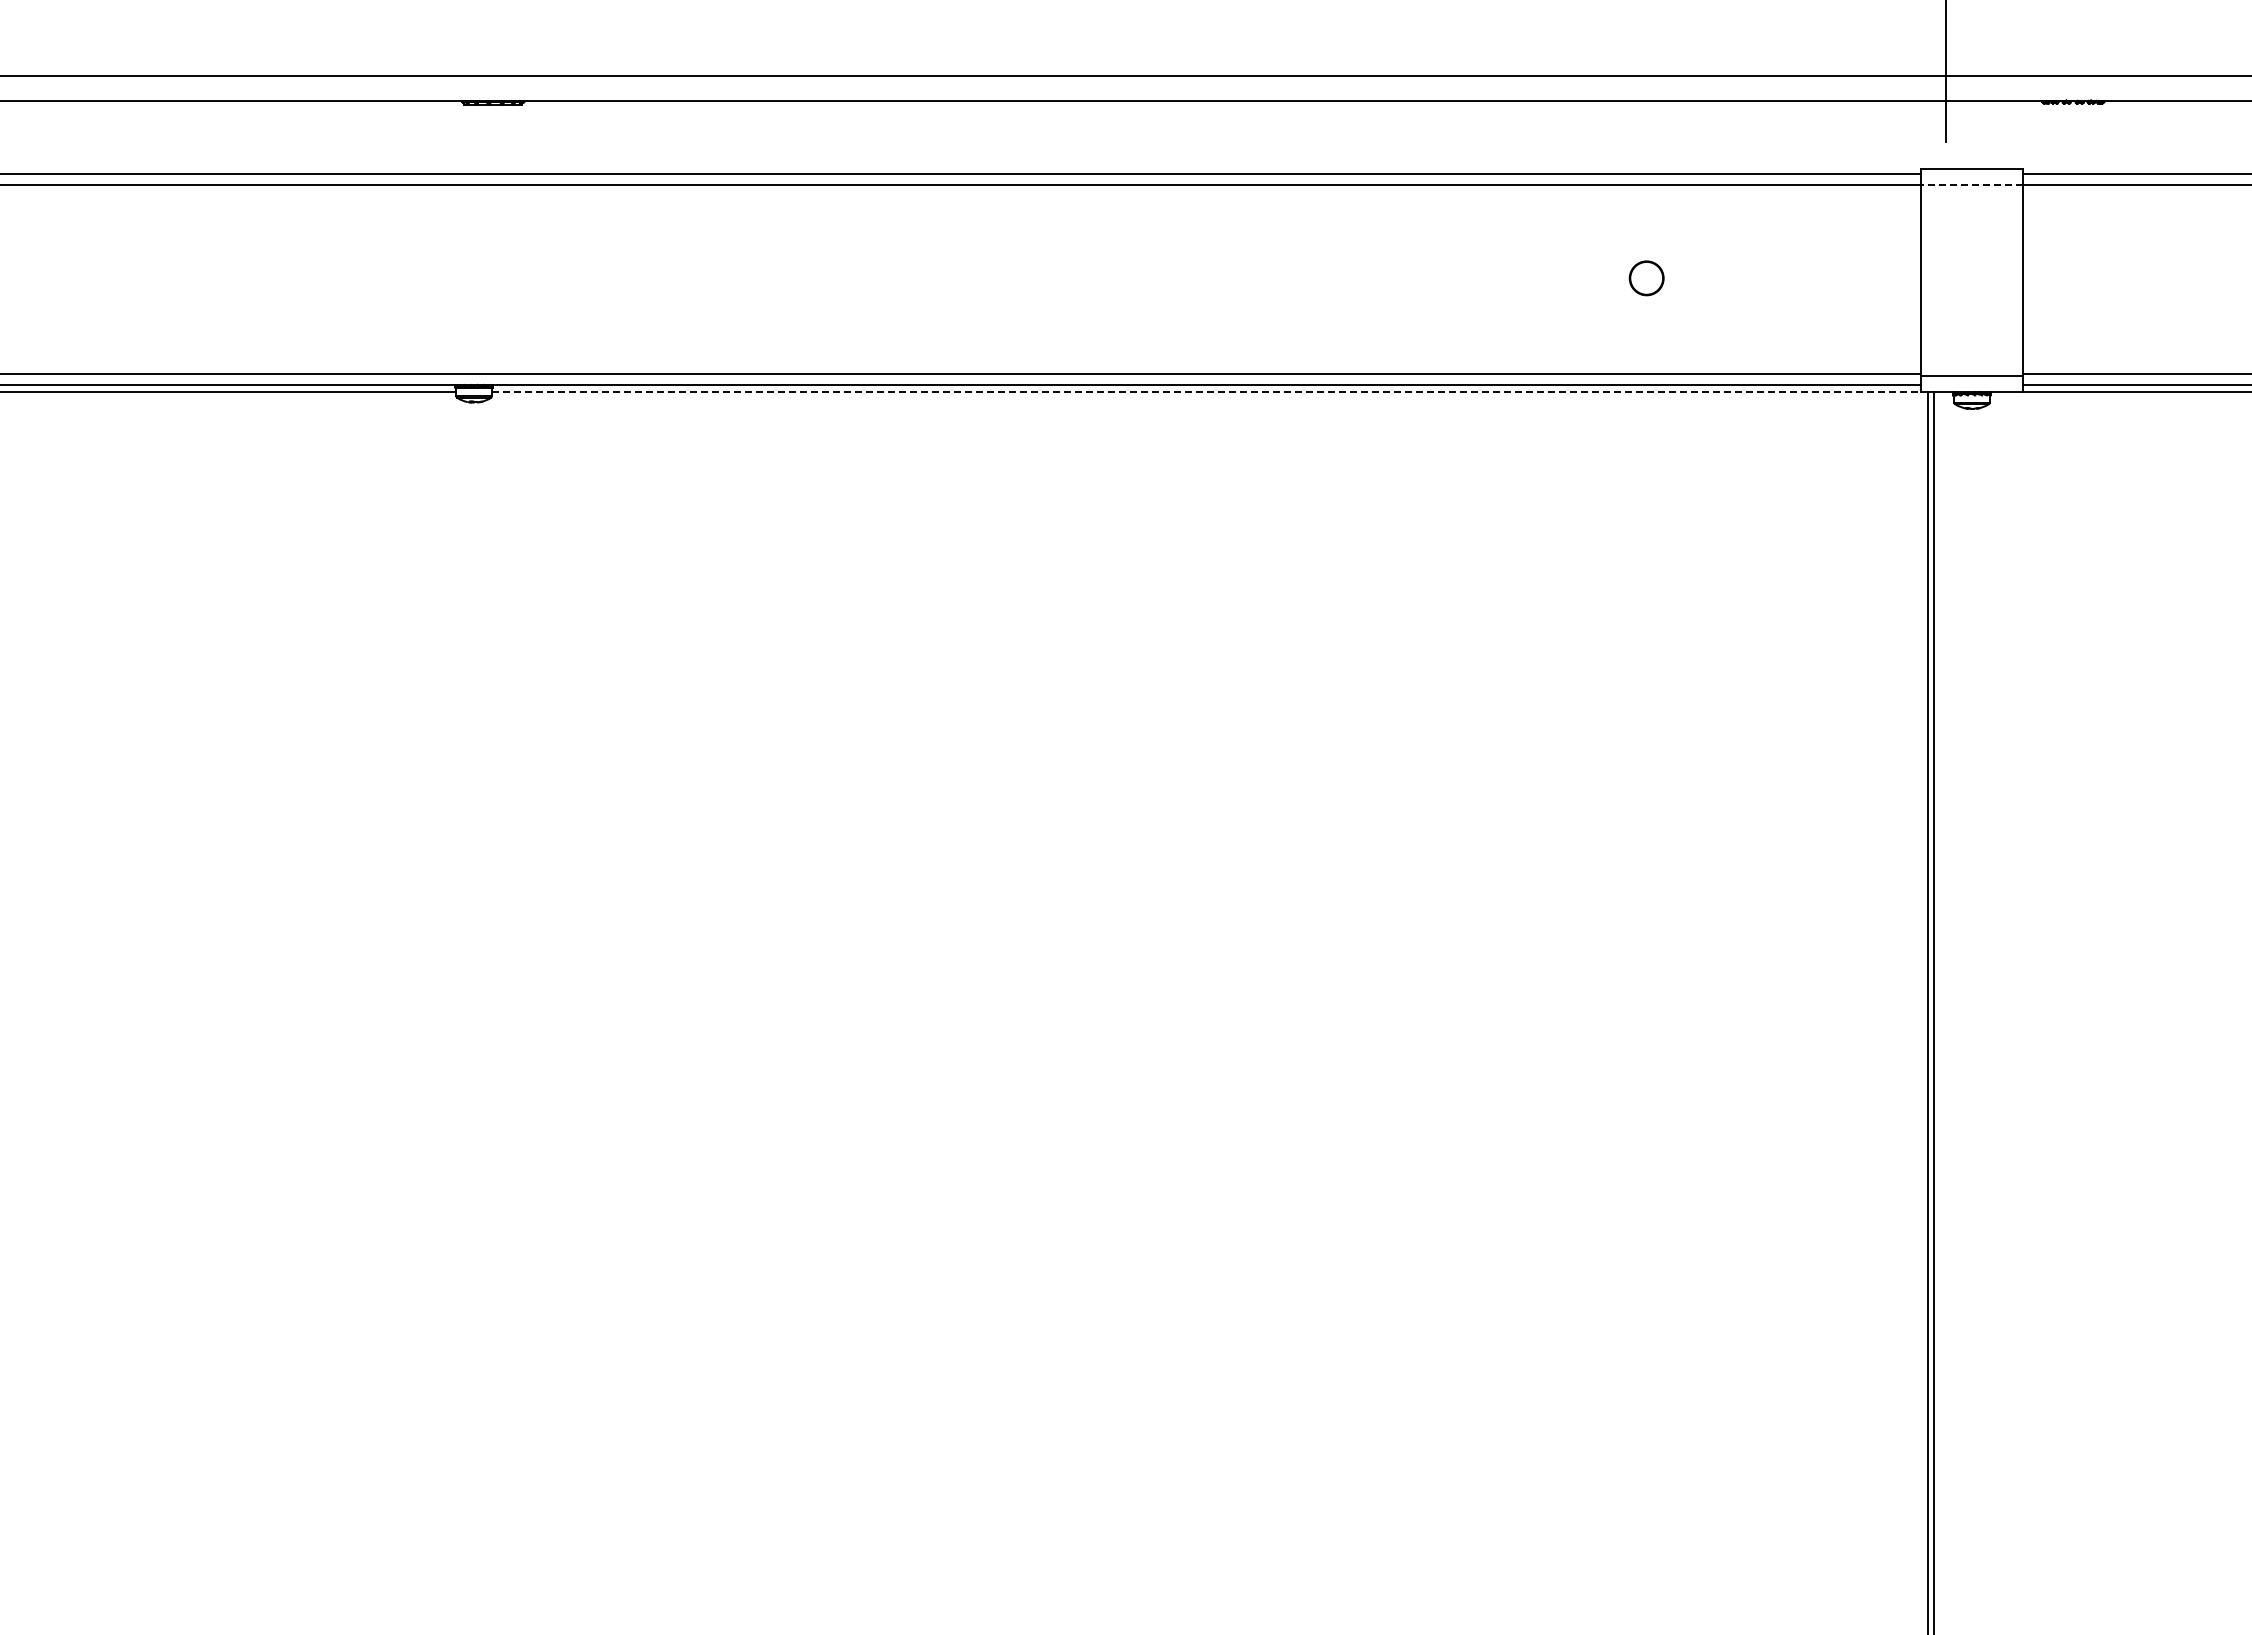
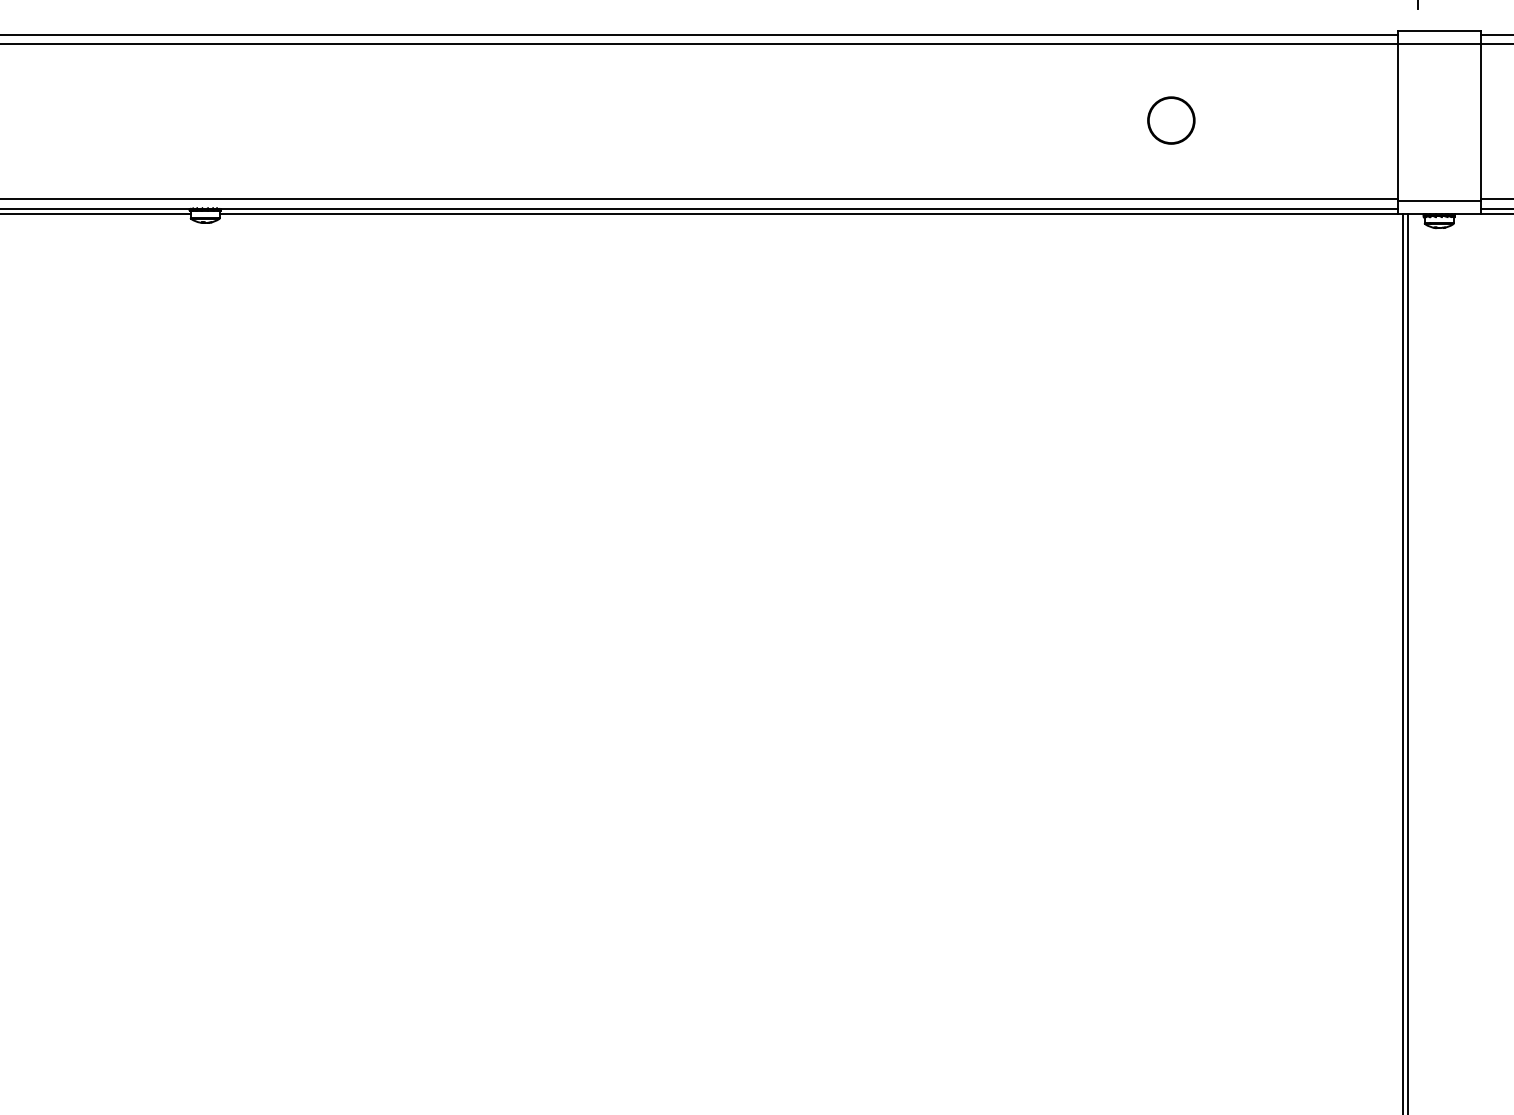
line: (1972, 185) -> (1439, 44), dashed -> solid
circle: (1646, 278) -> (1171, 120), size x1.67
line: (1206, 392) -> (808, 214), dashed -> solid

